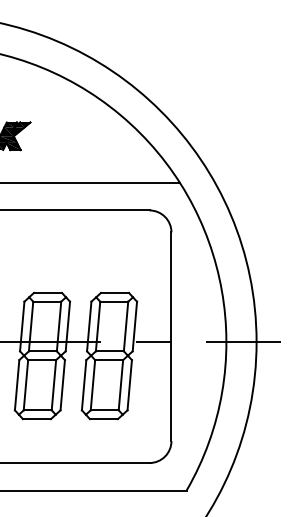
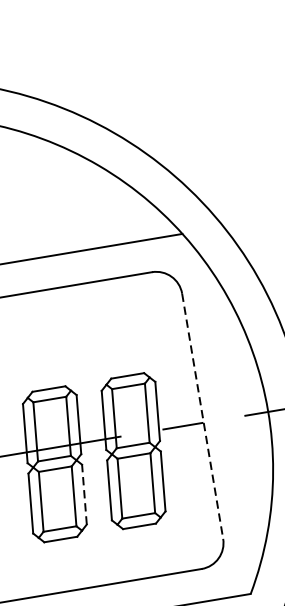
line: (171, 337) -> (202, 417), solid -> dashed
line: (62, 384) -> (84, 493), solid -> dashed

